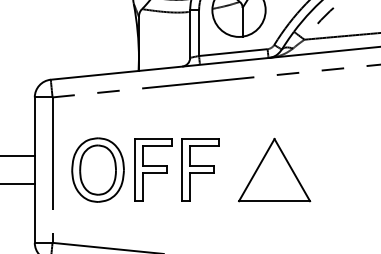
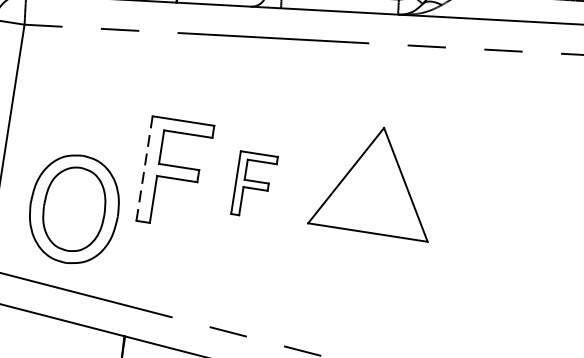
part: (97, 169) -> (73, 208), moved
line: (135, 169) -> (145, 167), solid -> dashed
part: (200, 169) -> (254, 184), size x0.6
part: (274, 169) -> (376, 179), moved

